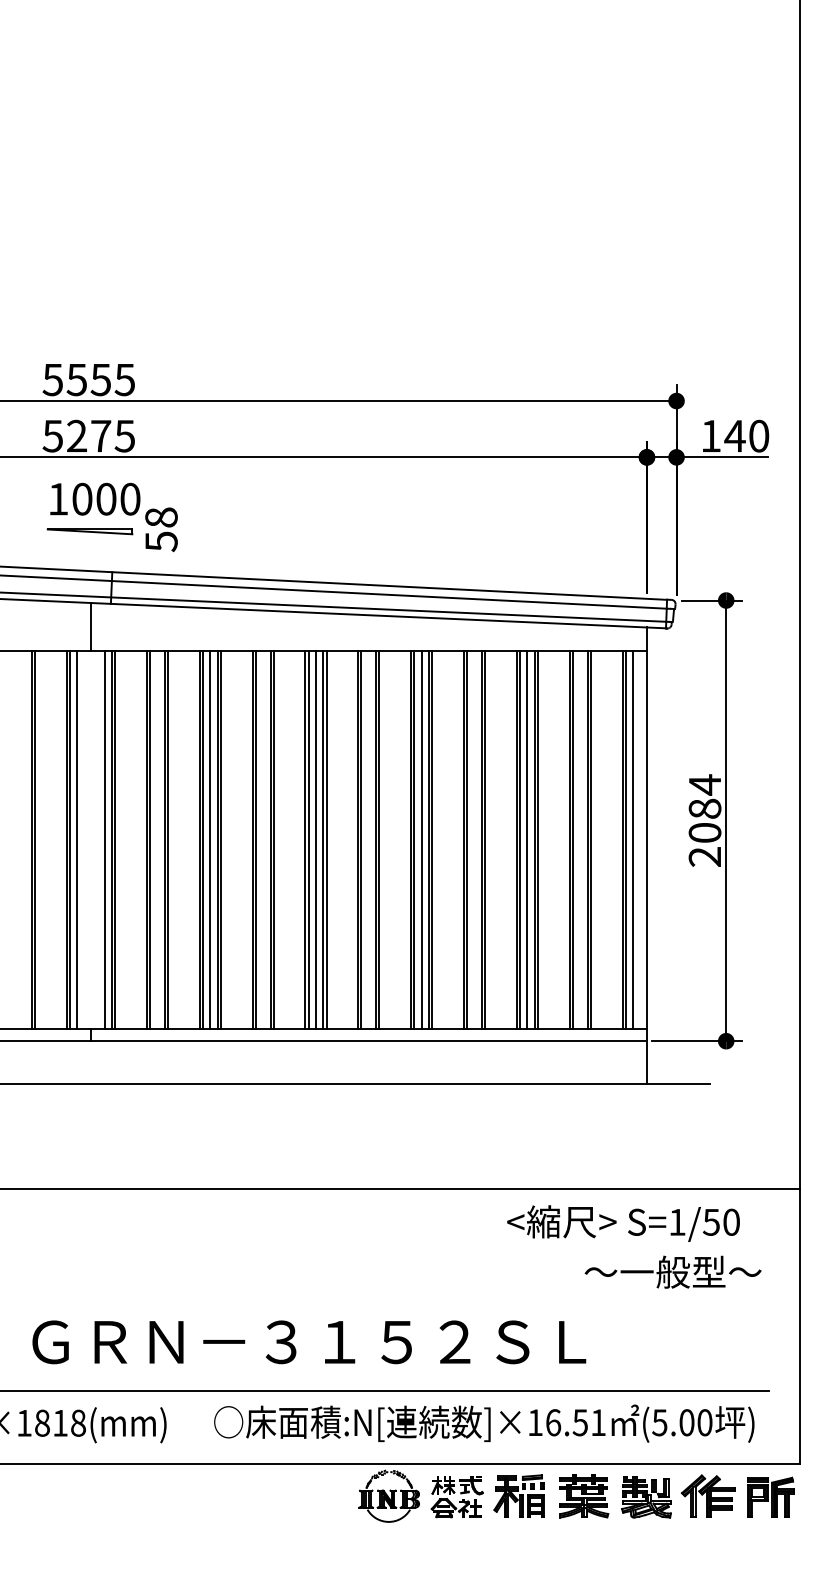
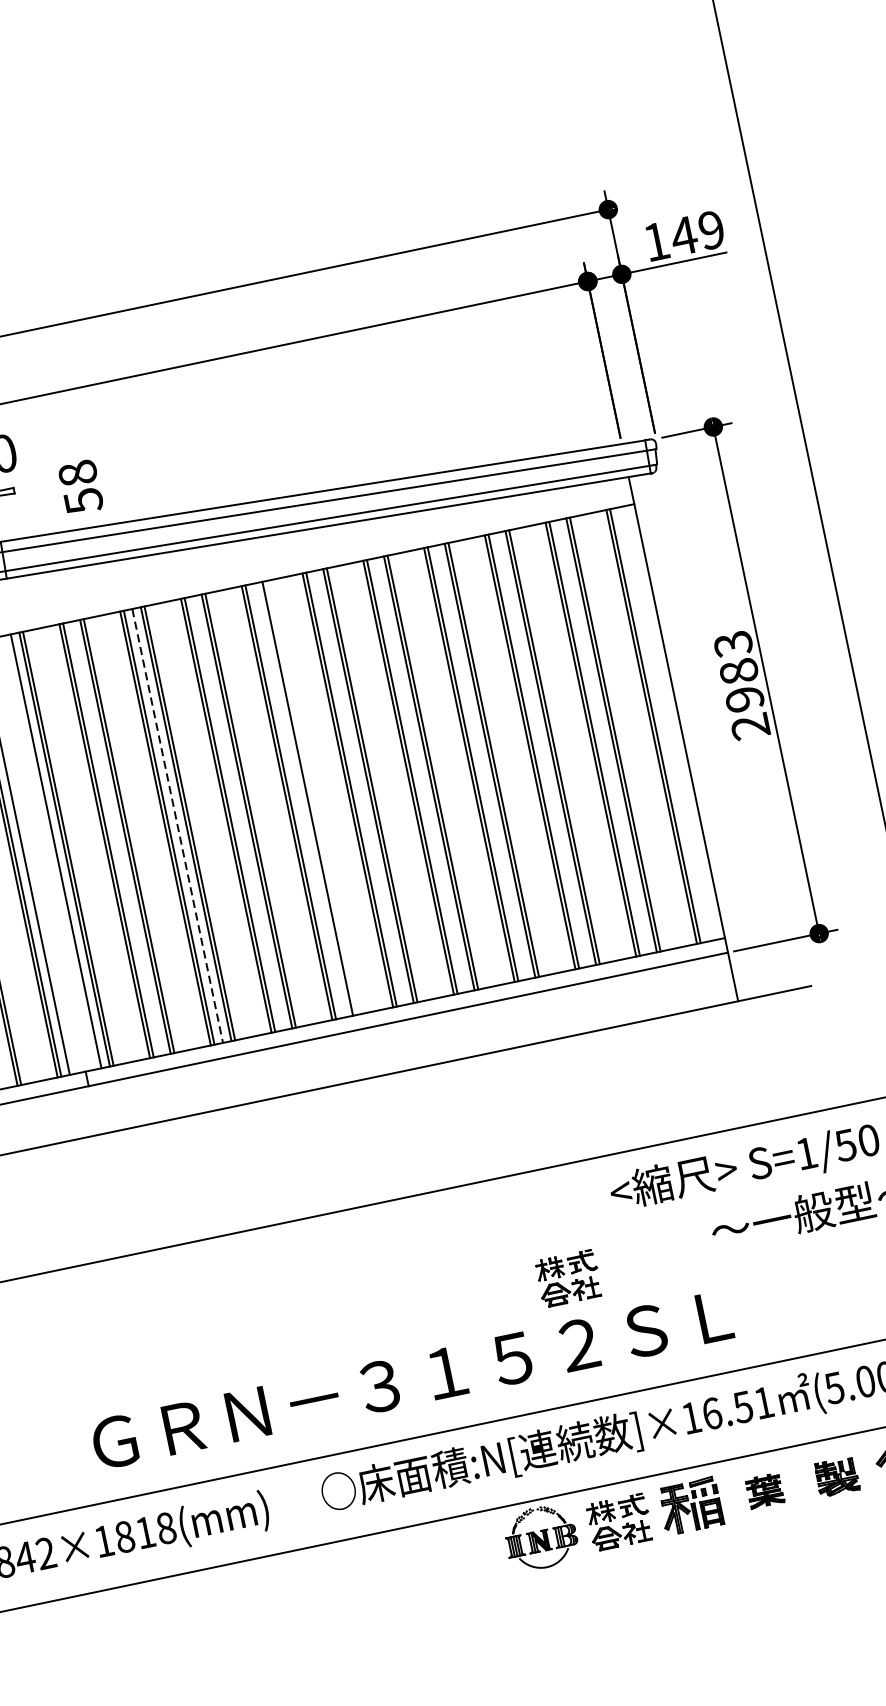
text: (759, 435) -> (711, 229), 140 -> 149
text: (161, 529) -> (80, 487), moved
text: (704, 808) -> (738, 671), 2084 -> 2983
line: (210, 839) -> (177, 825), solid -> dashed
line: (316, 839) -> (299, 800), removed
line: (326, 839) -> (311, 797), removed
line: (421, 839) -> (420, 774), removed
line: (527, 839) -> (542, 749), removed
line: (633, 839) -> (664, 724), removed
part: (456, 1285) -> (567, 1279), added
part: (584, 1496) -> (765, 1491), size x0.6
part: (646, 1497) -> (837, 1477), size x0.7

